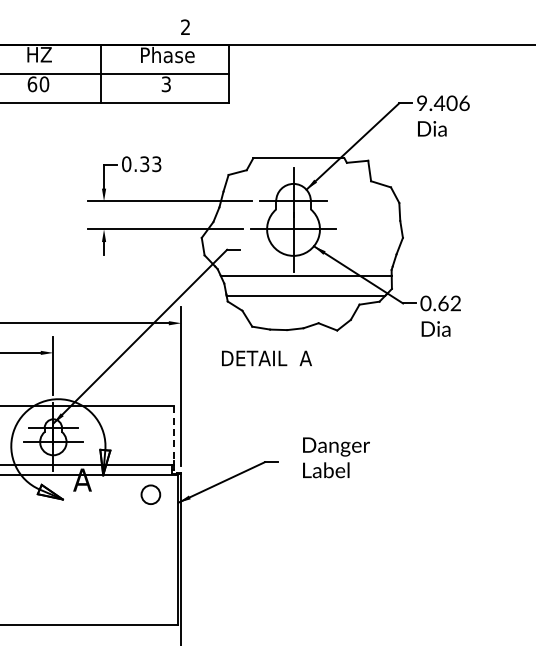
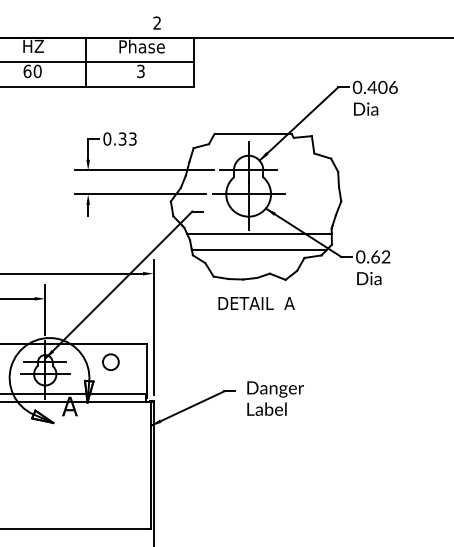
text: (421, 104) -> (356, 88), 9.406 -> 0.406
text: (266, 358) -> (256, 303), moved
line: (173, 434) -> (146, 367), dashed -> solid
text: (336, 457) -> (275, 398), moved
circle: (150, 494) -> (110, 361), moved

